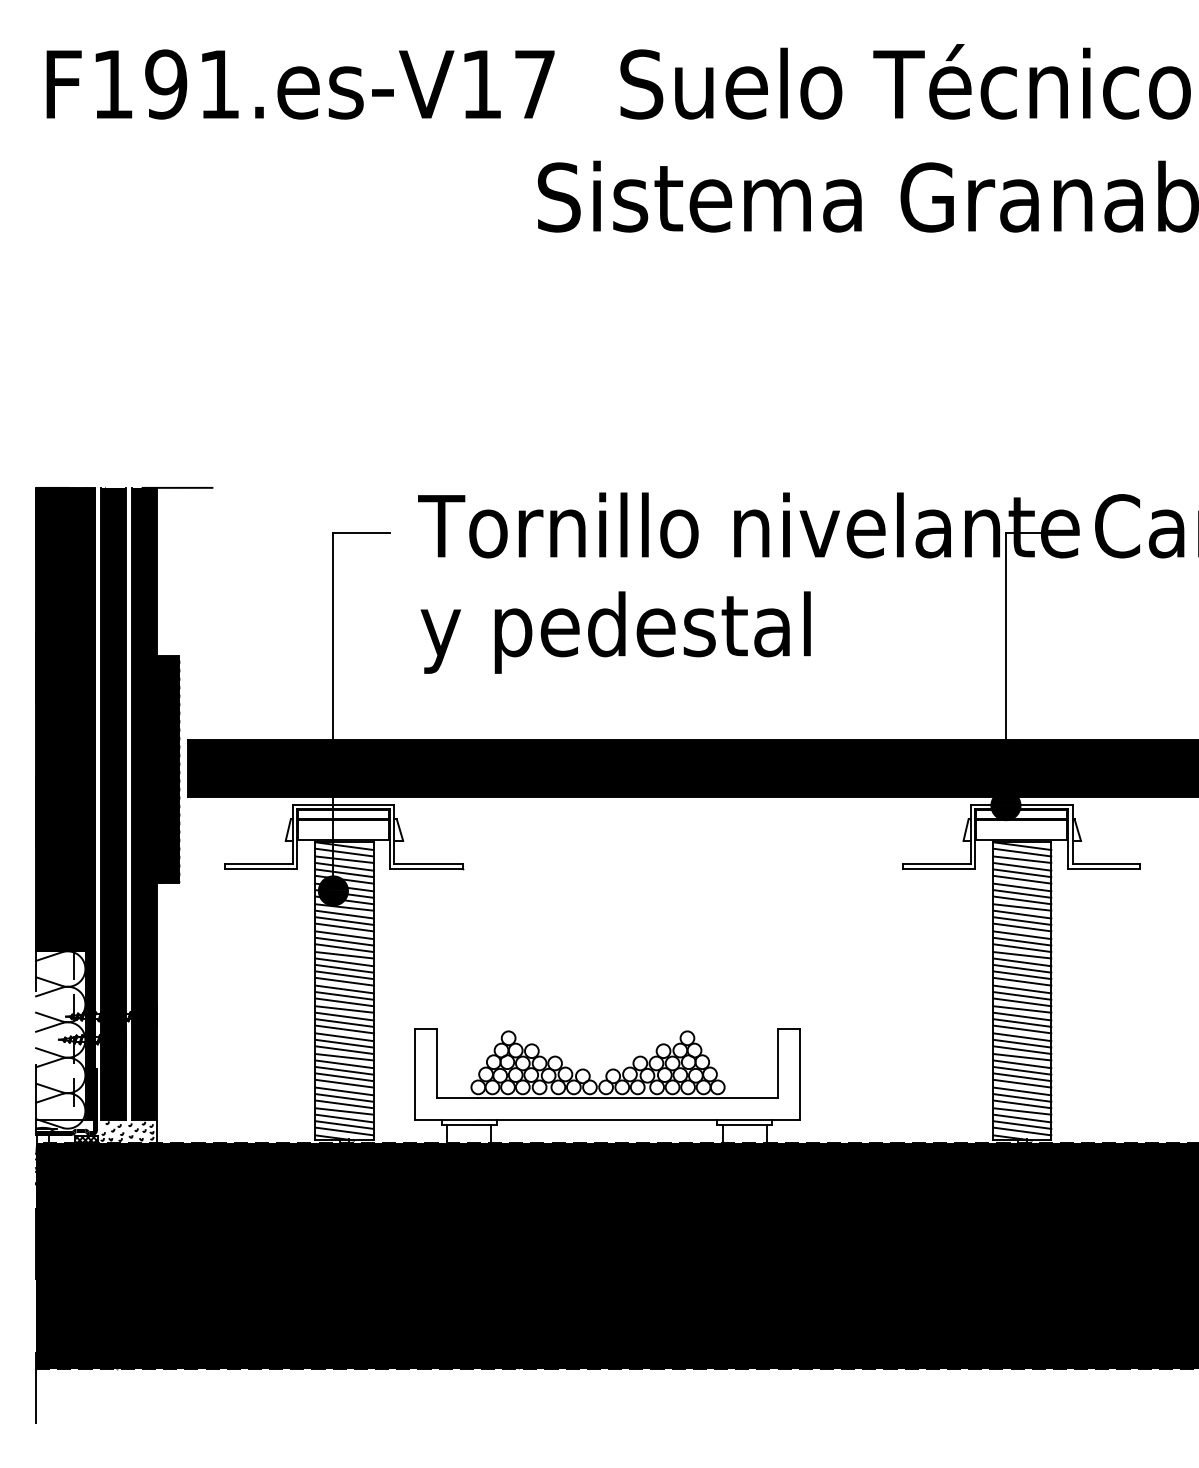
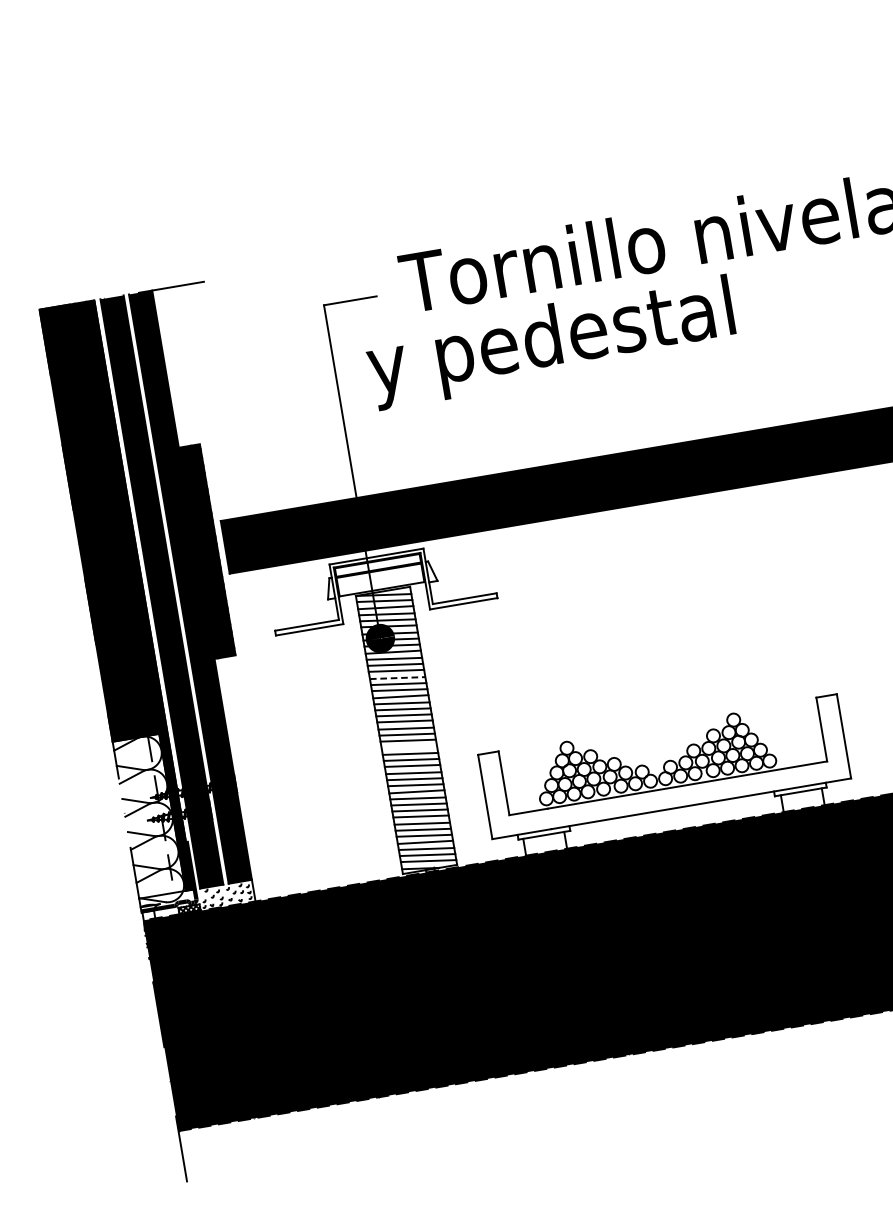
text: (615, 632) -> (550, 342), moved
line: (344, 935) -> (397, 678), solid -> dashed
line: (344, 1009) -> (409, 747), removed

